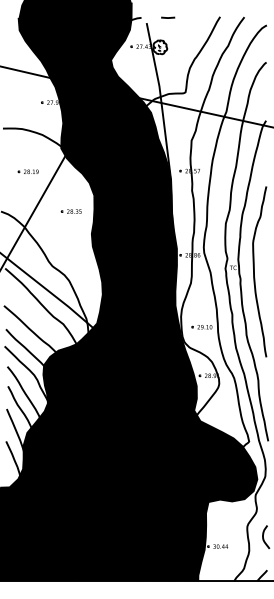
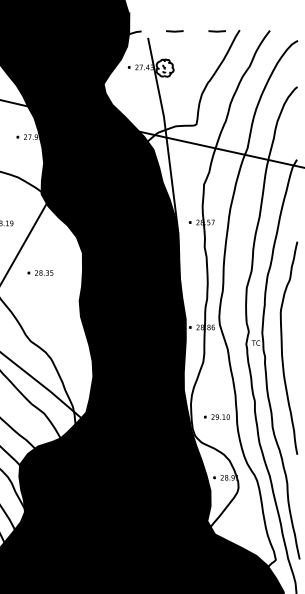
line: (202, 17) -> (217, 30), added
part: (70, 211) -> (39, 272), moved

